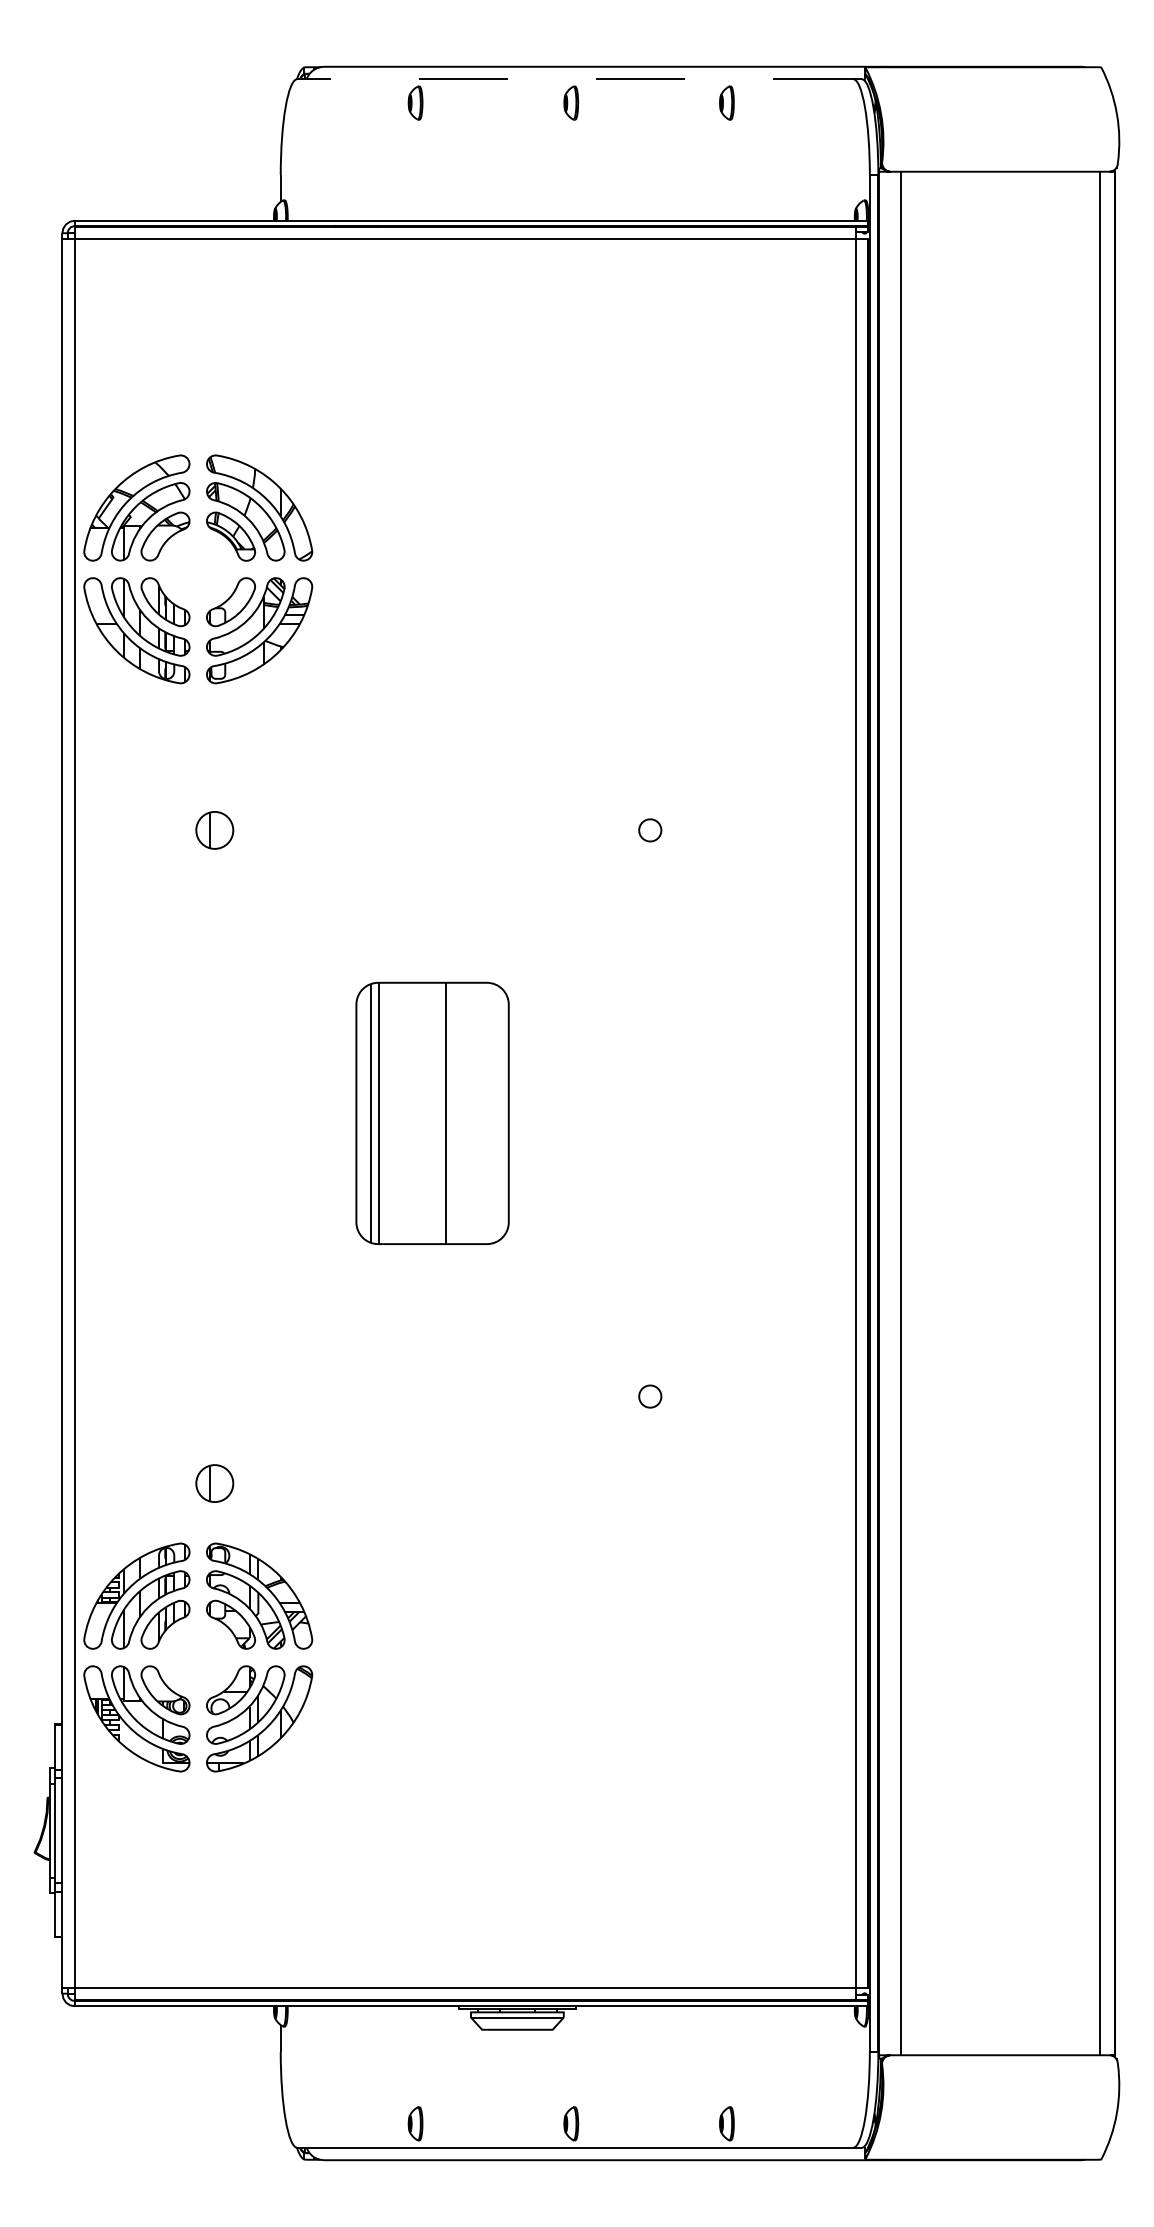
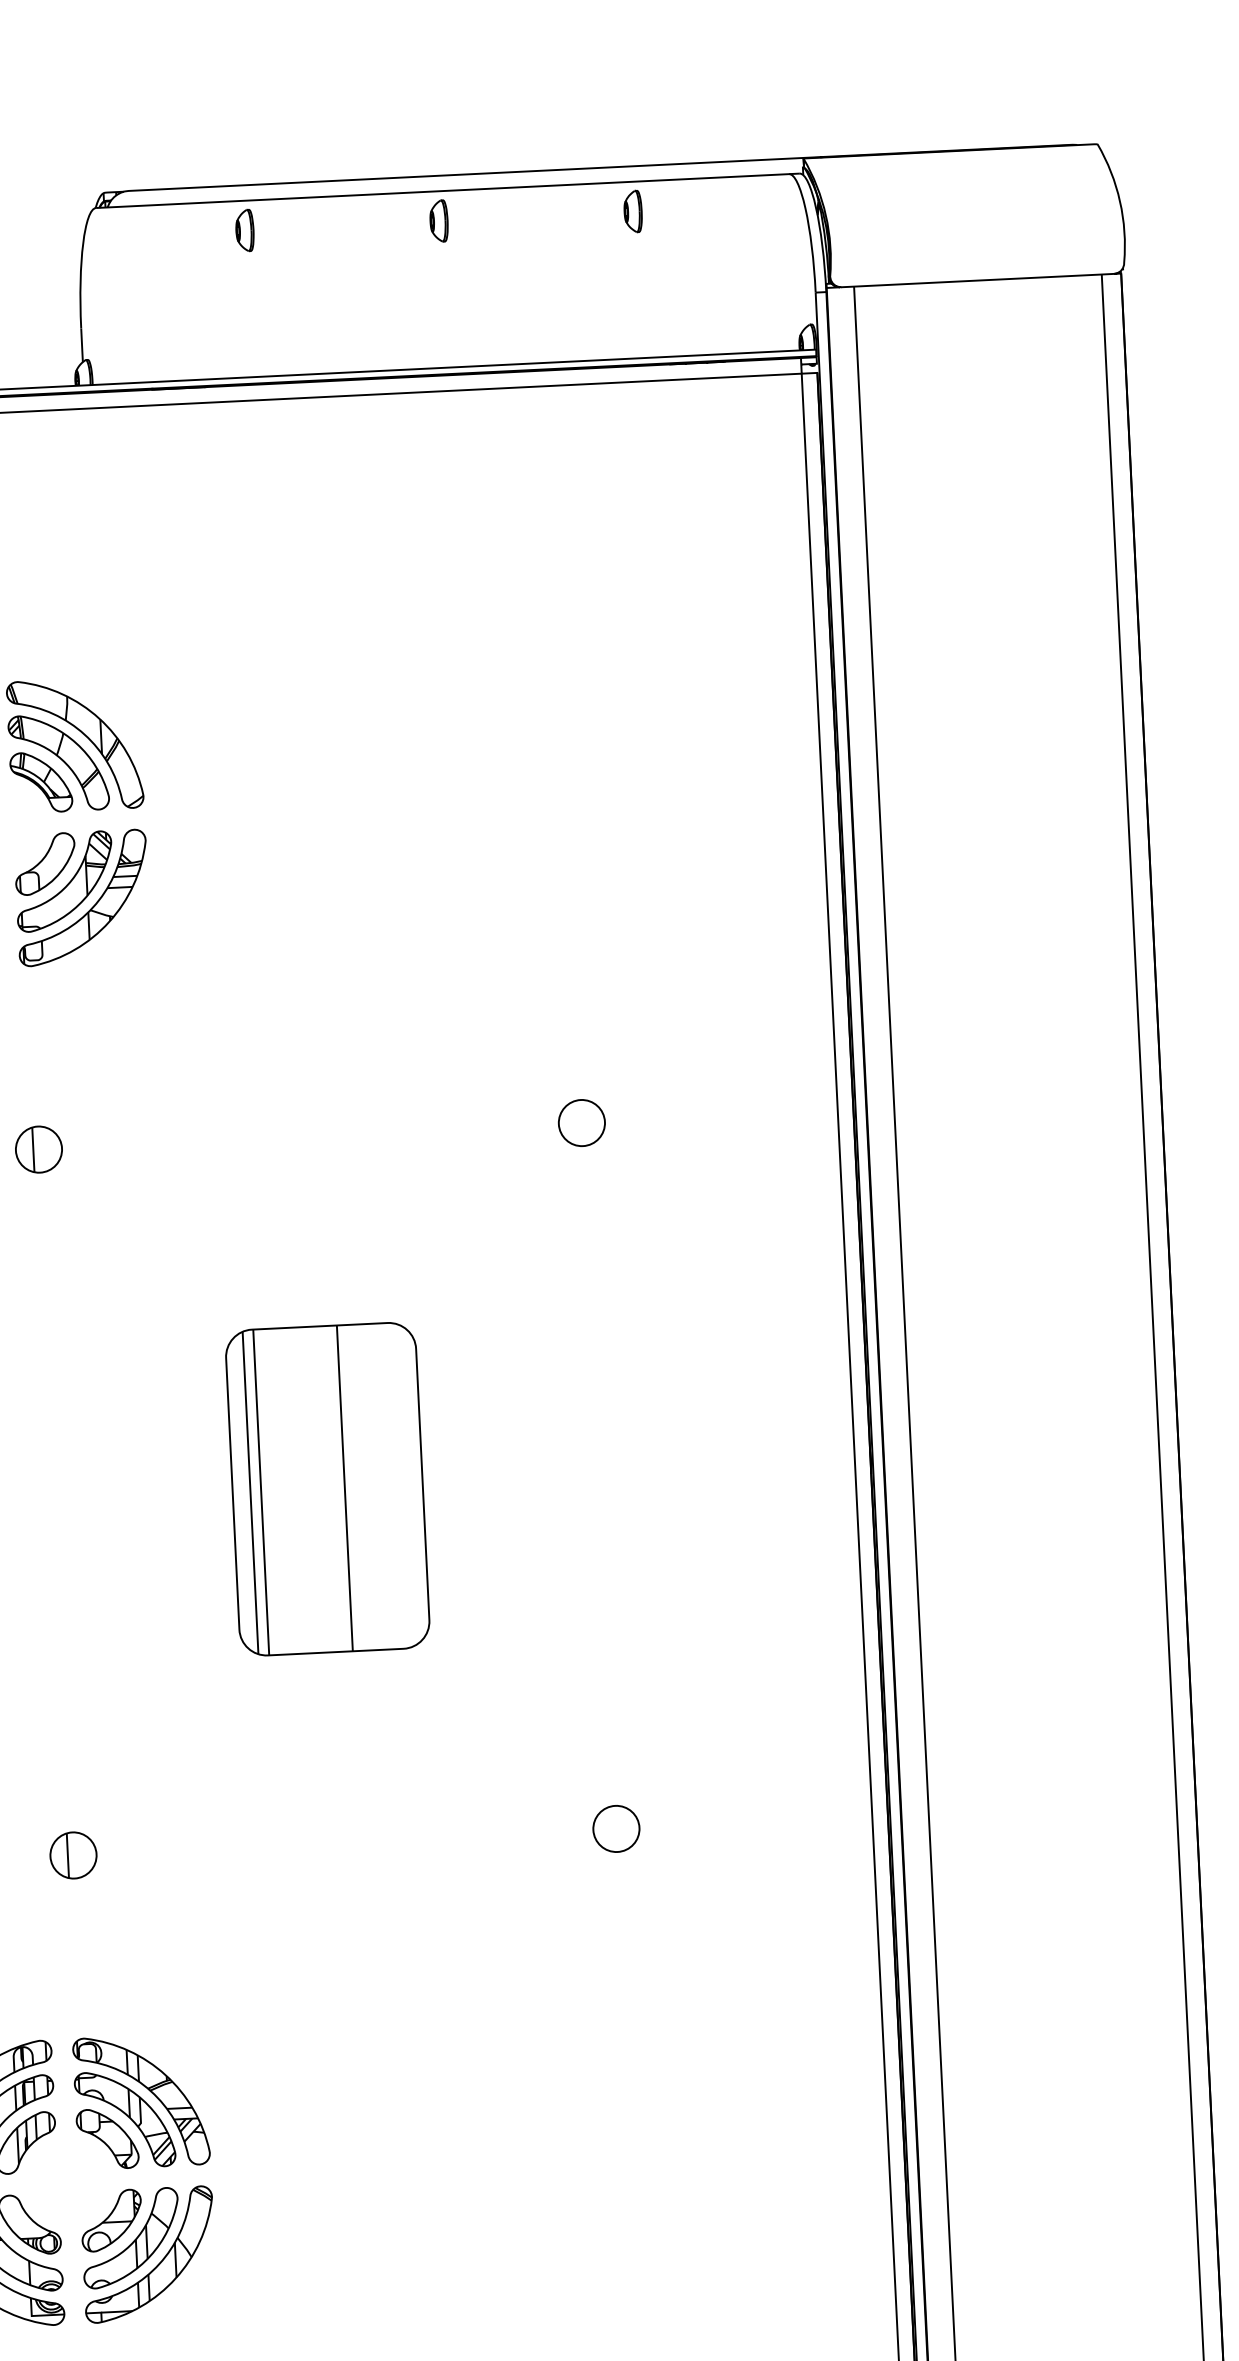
line: (580, 79) -> (449, 191), dashed -> solid
circle: (649, 829) -> (580, 1121), size x1.67
circle: (649, 1396) -> (615, 1828), size x1.67
part: (214, 1483) -> (73, 1855), moved

